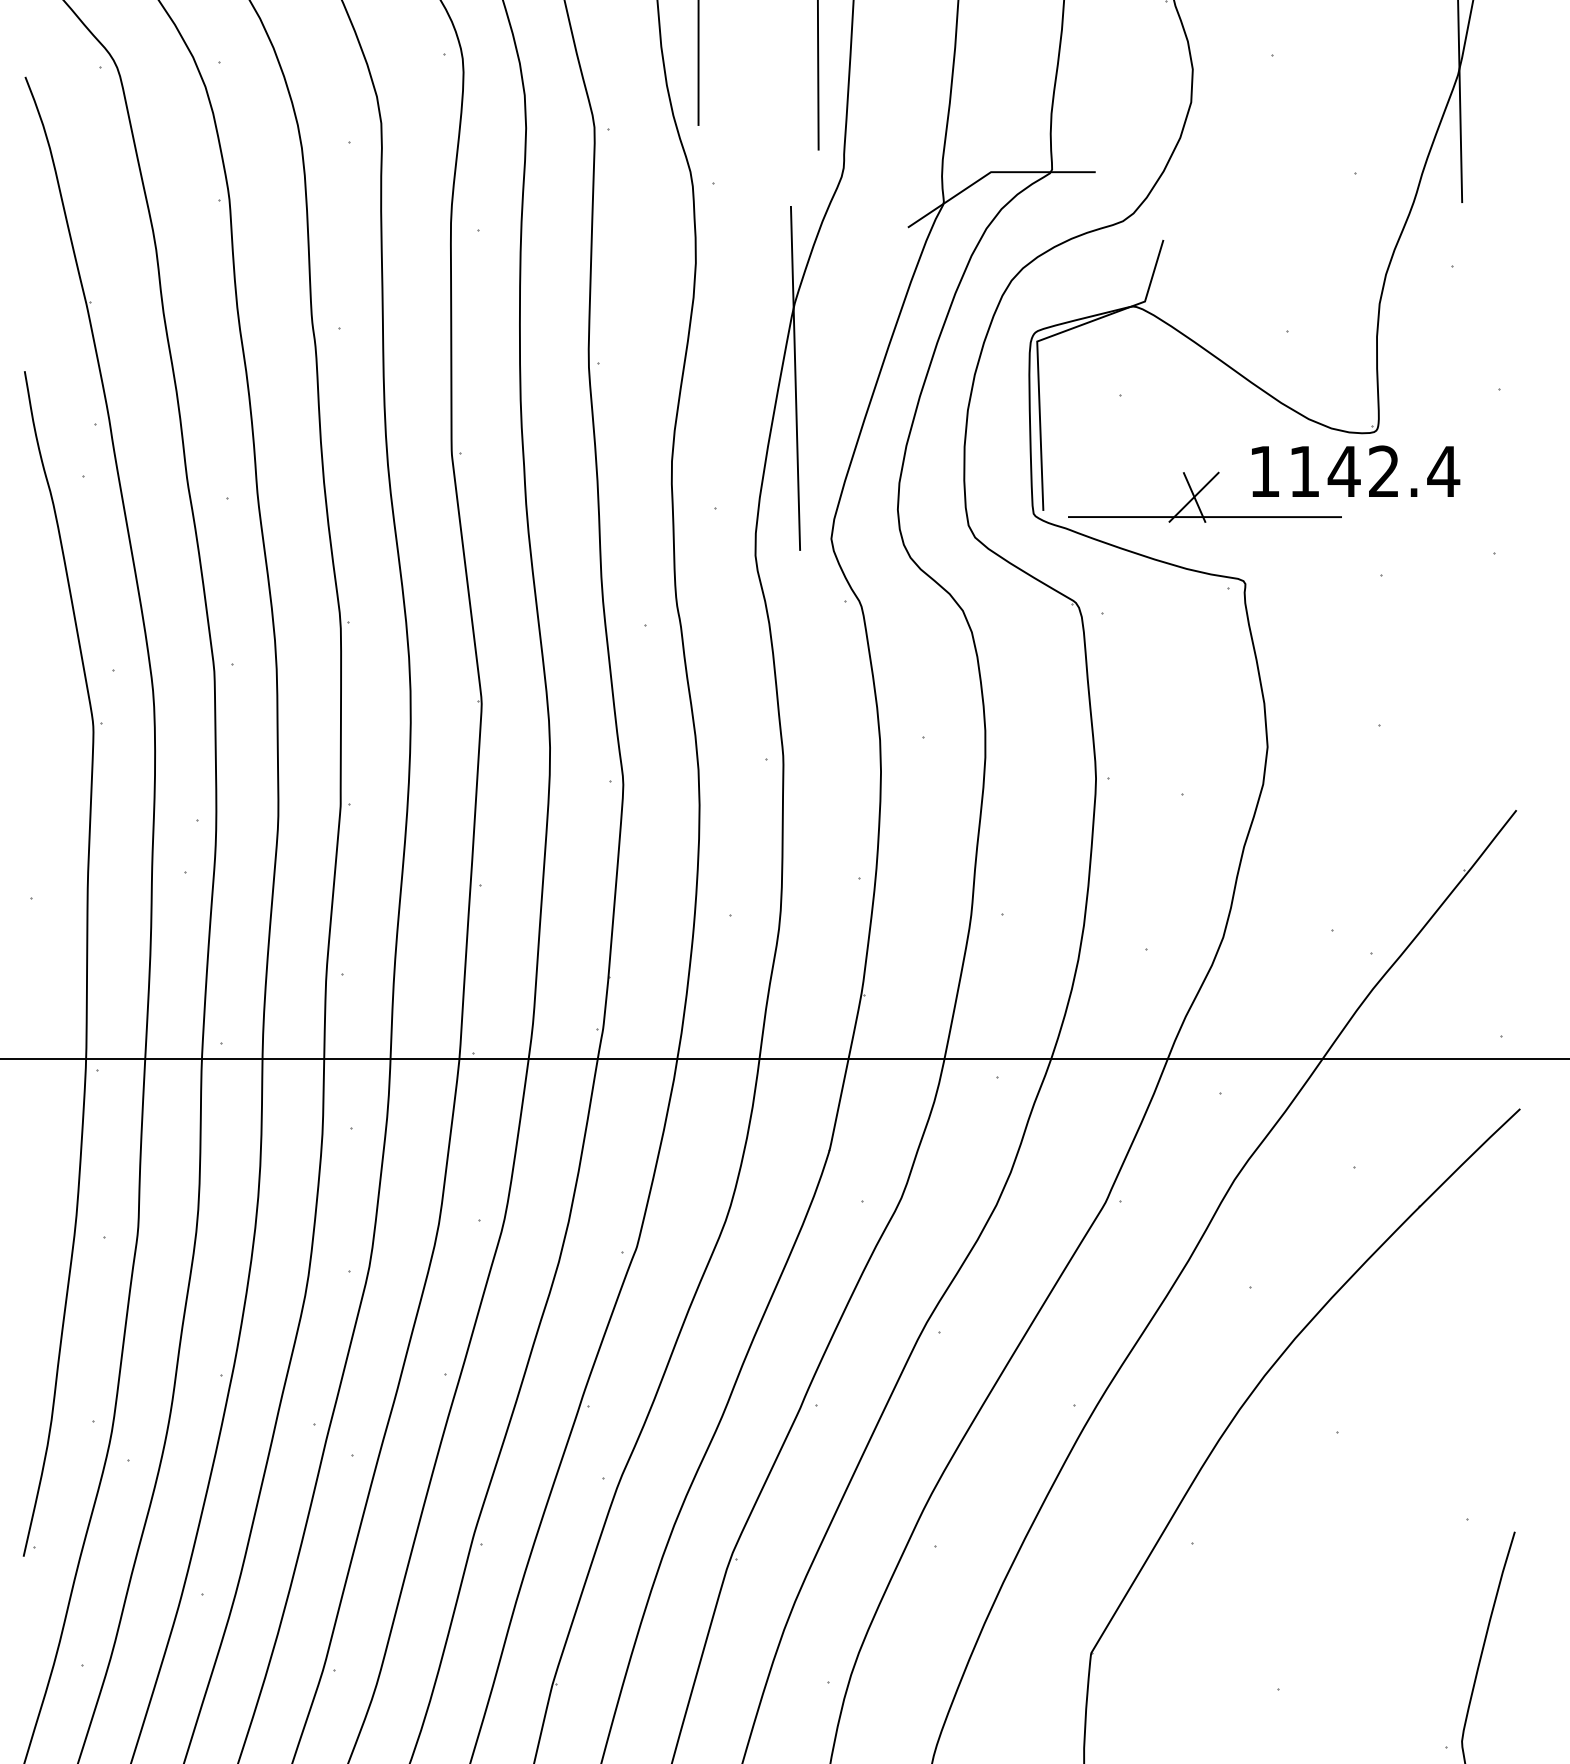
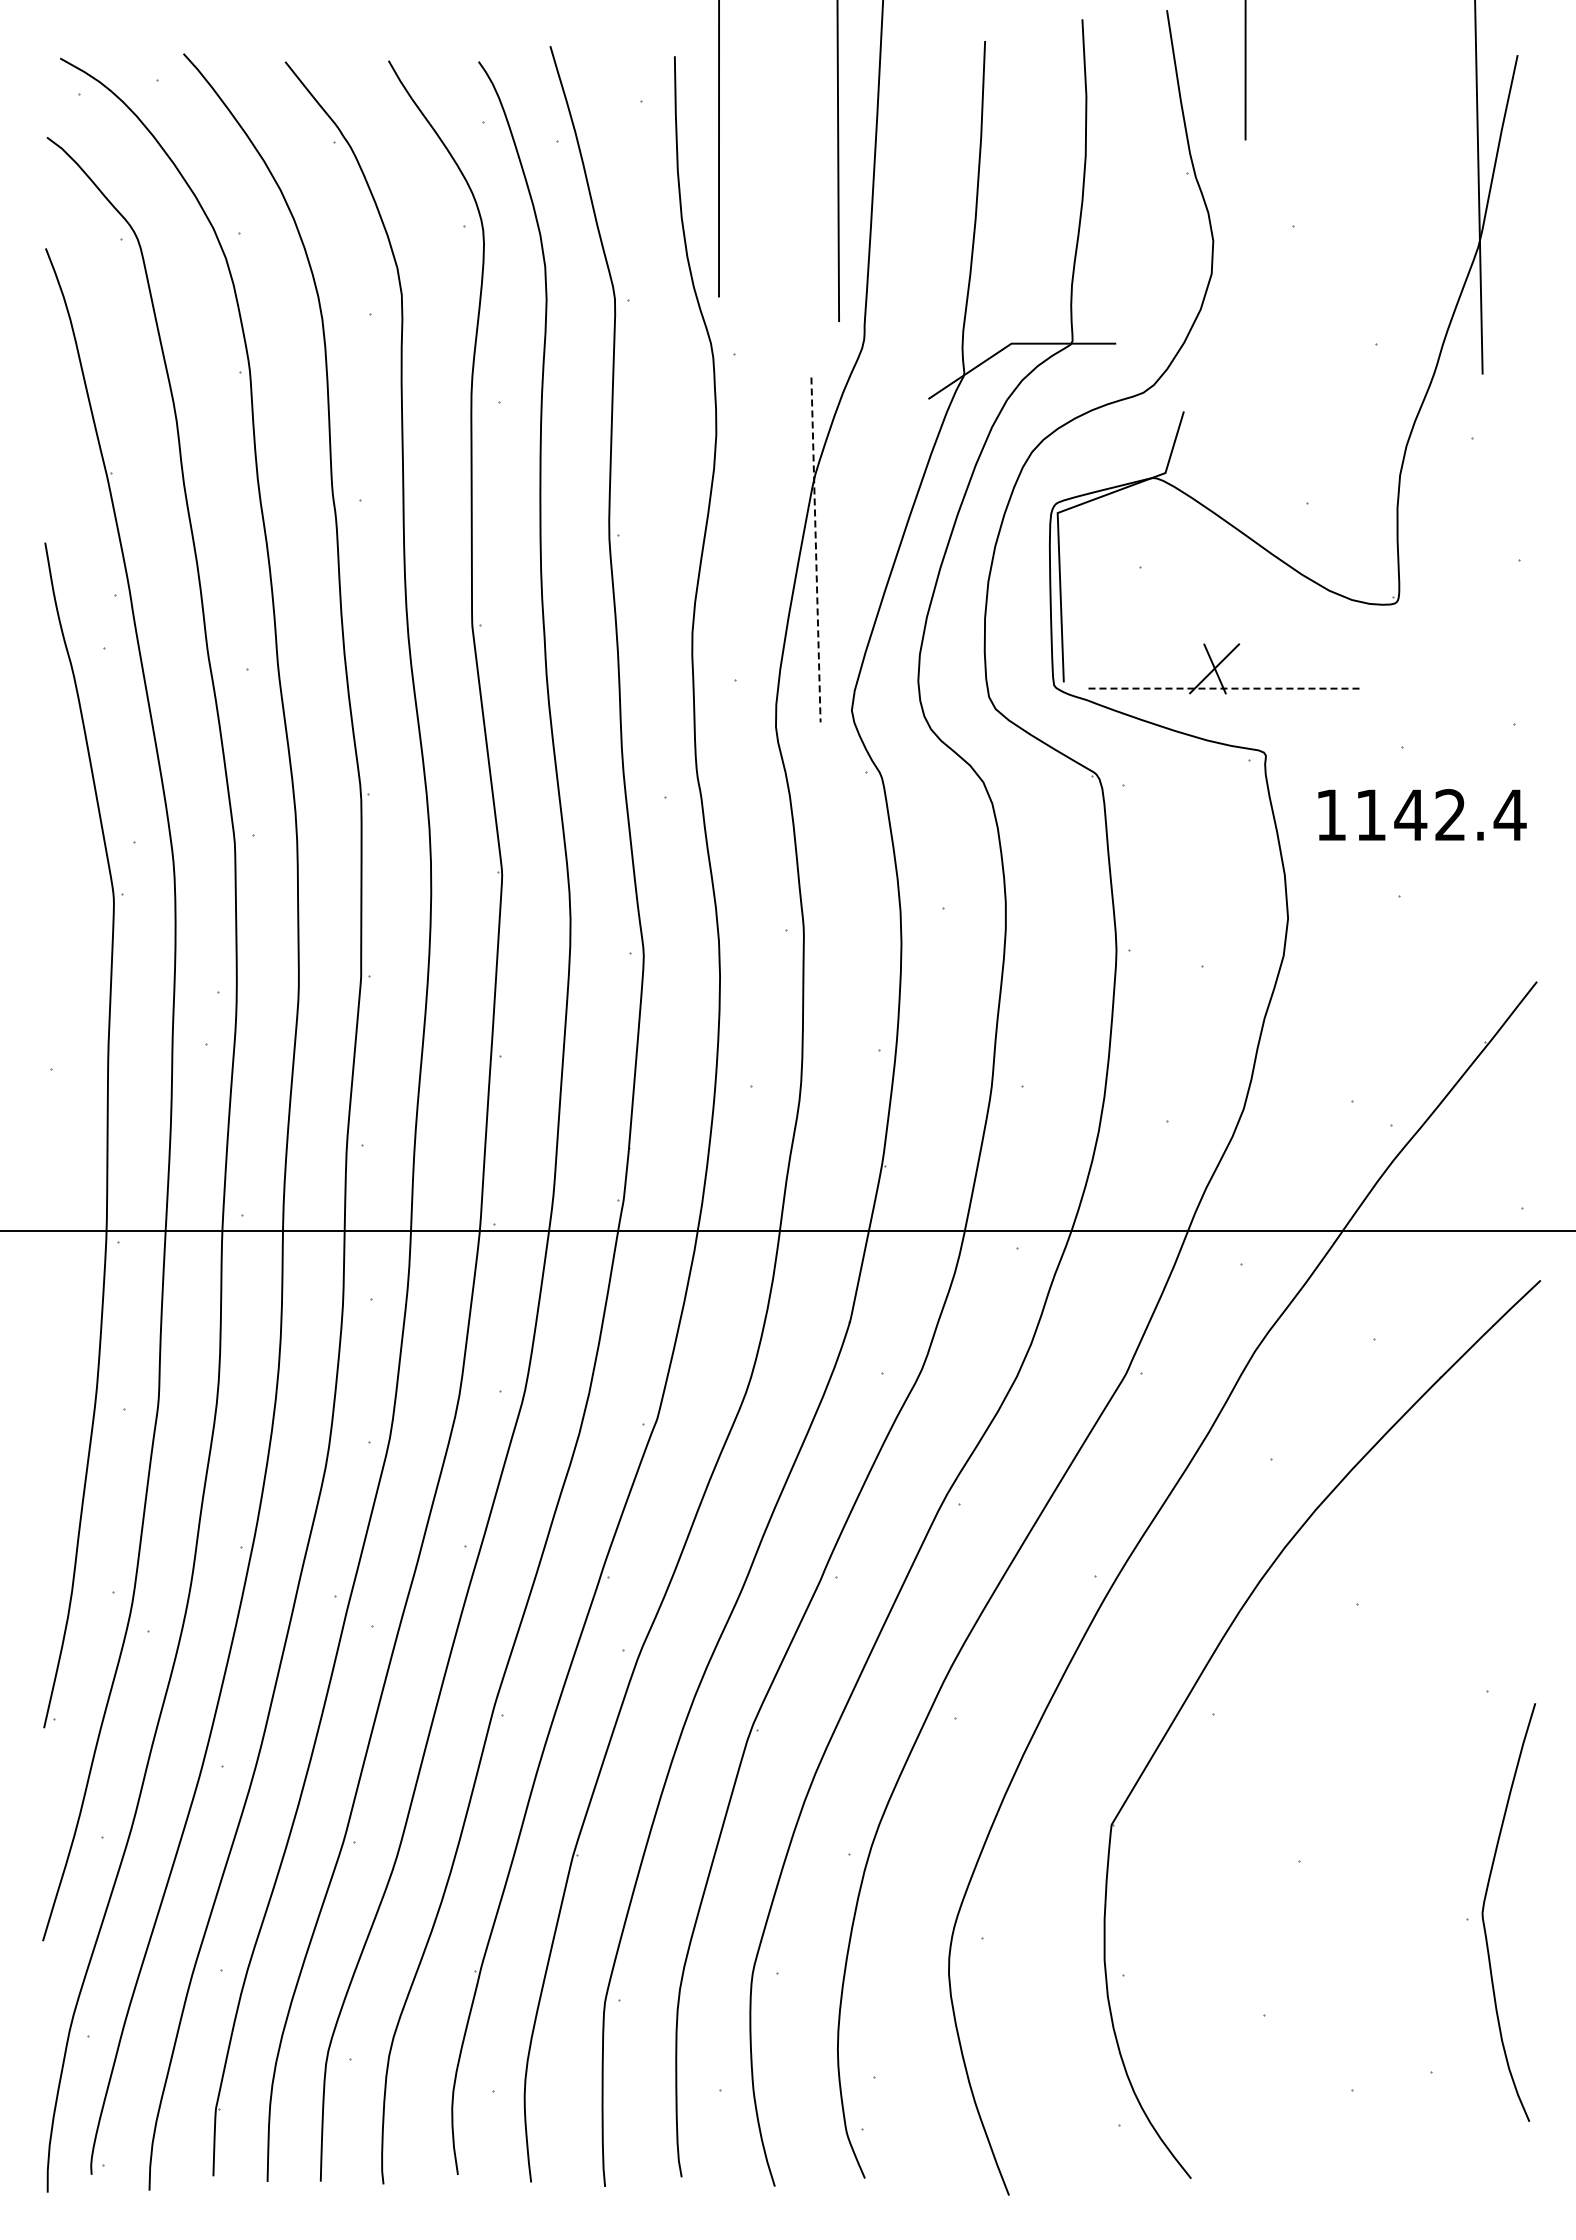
line: (796, 378) -> (816, 549), solid -> dashed
text: (1356, 471) -> (1422, 814), moved
line: (1205, 517) -> (1225, 688), solid -> dashed

